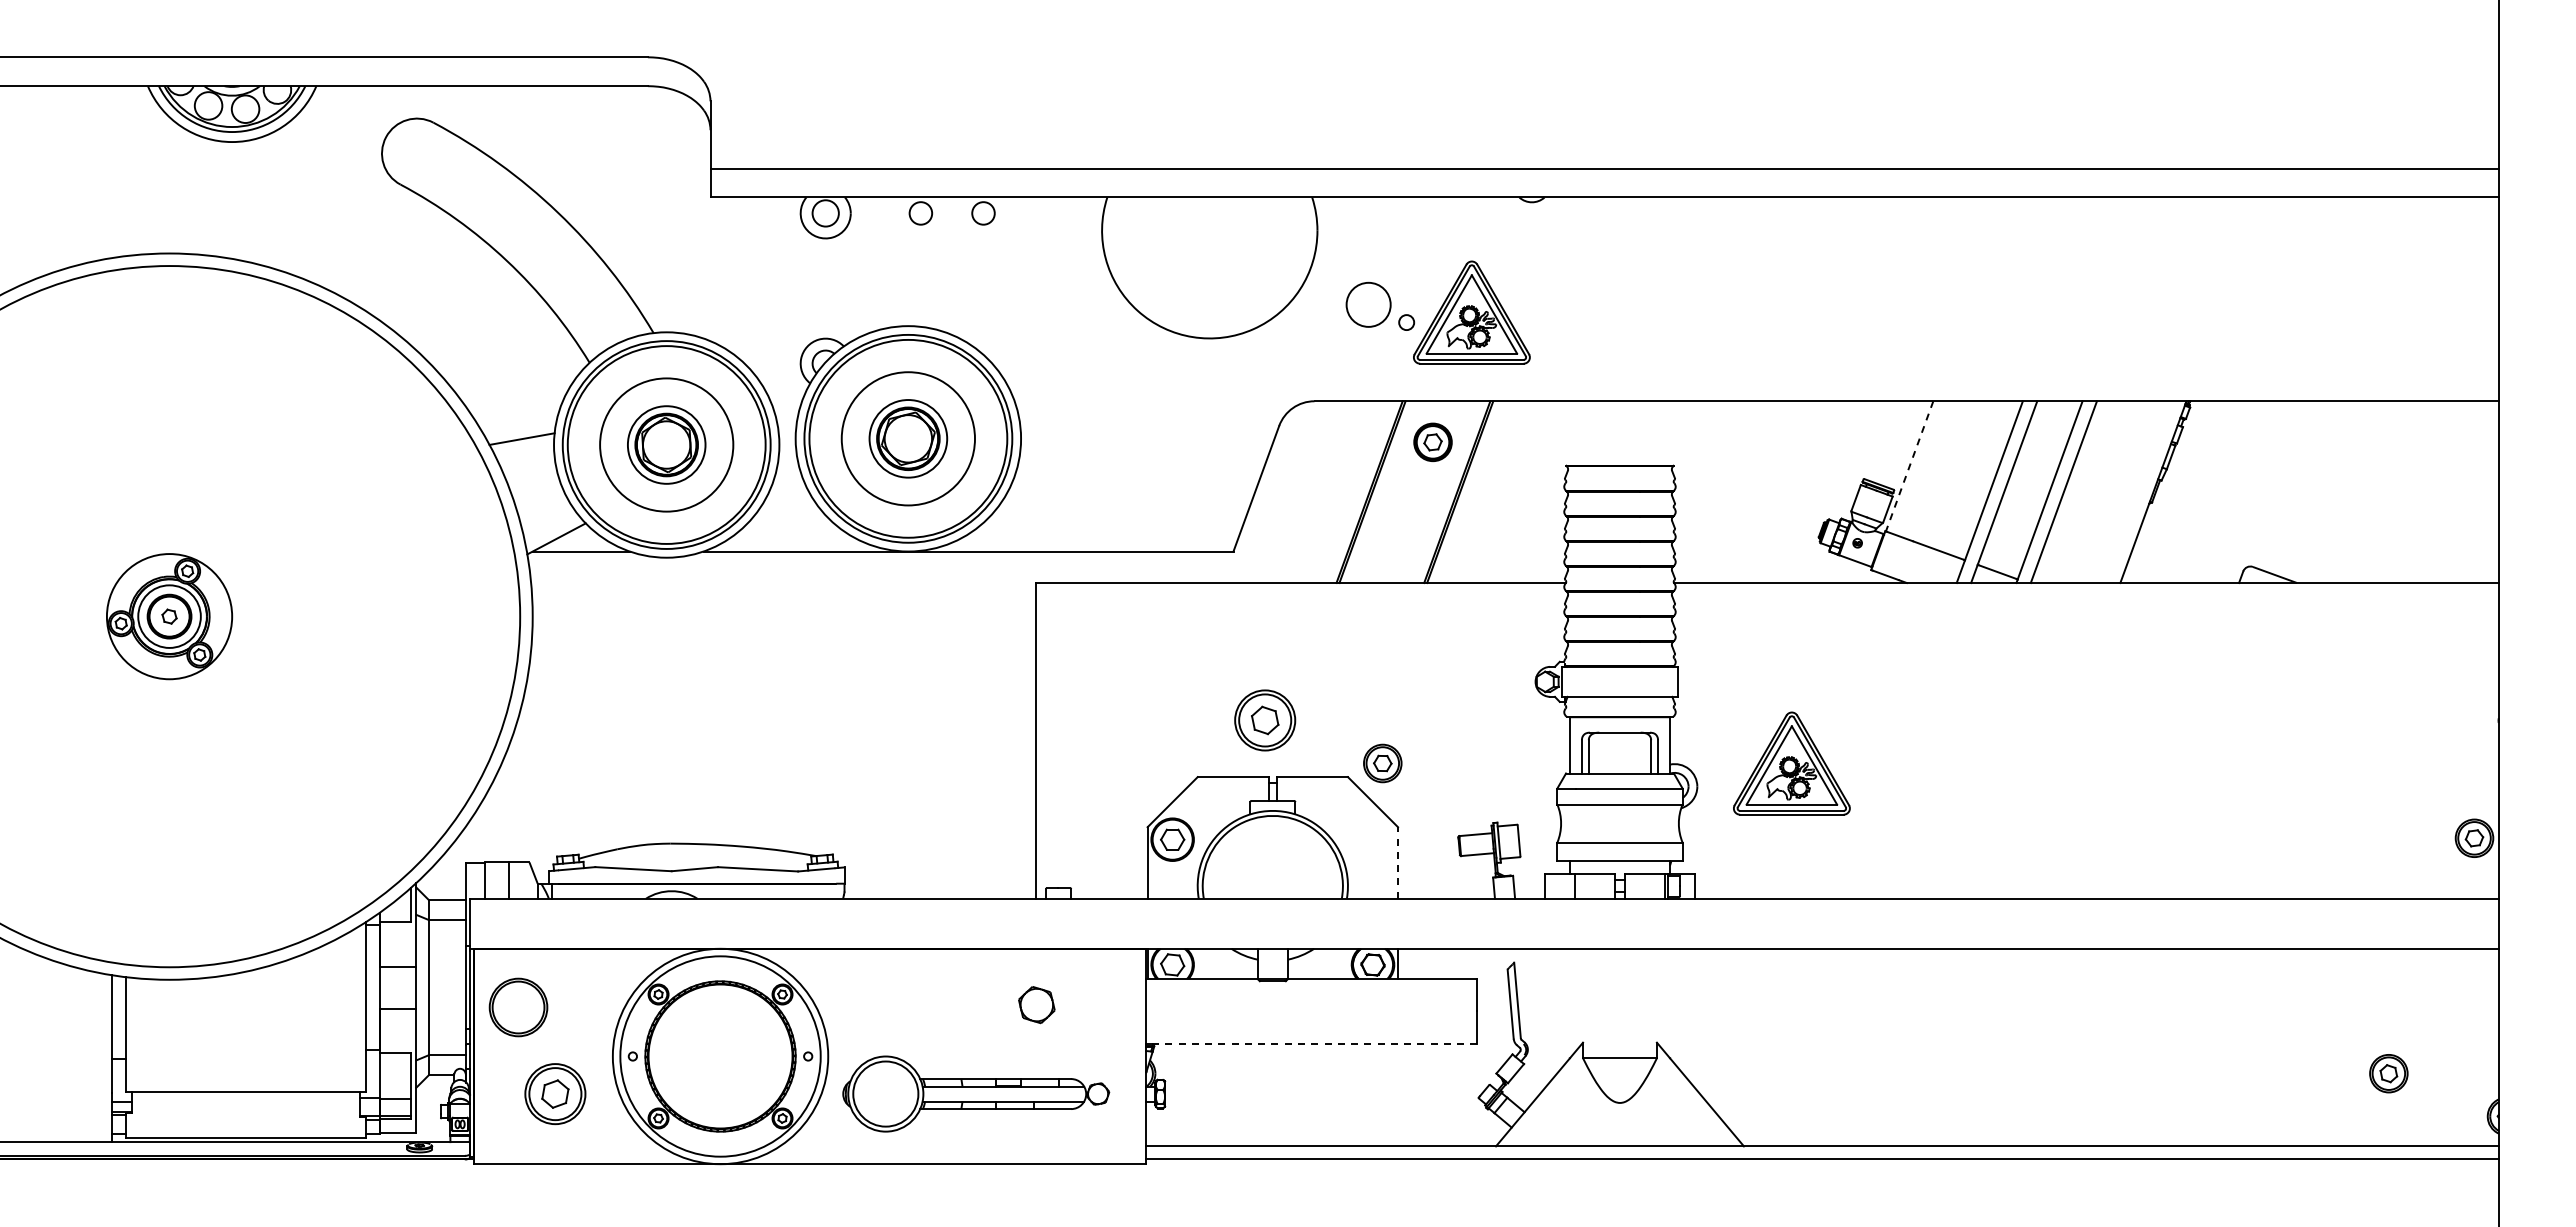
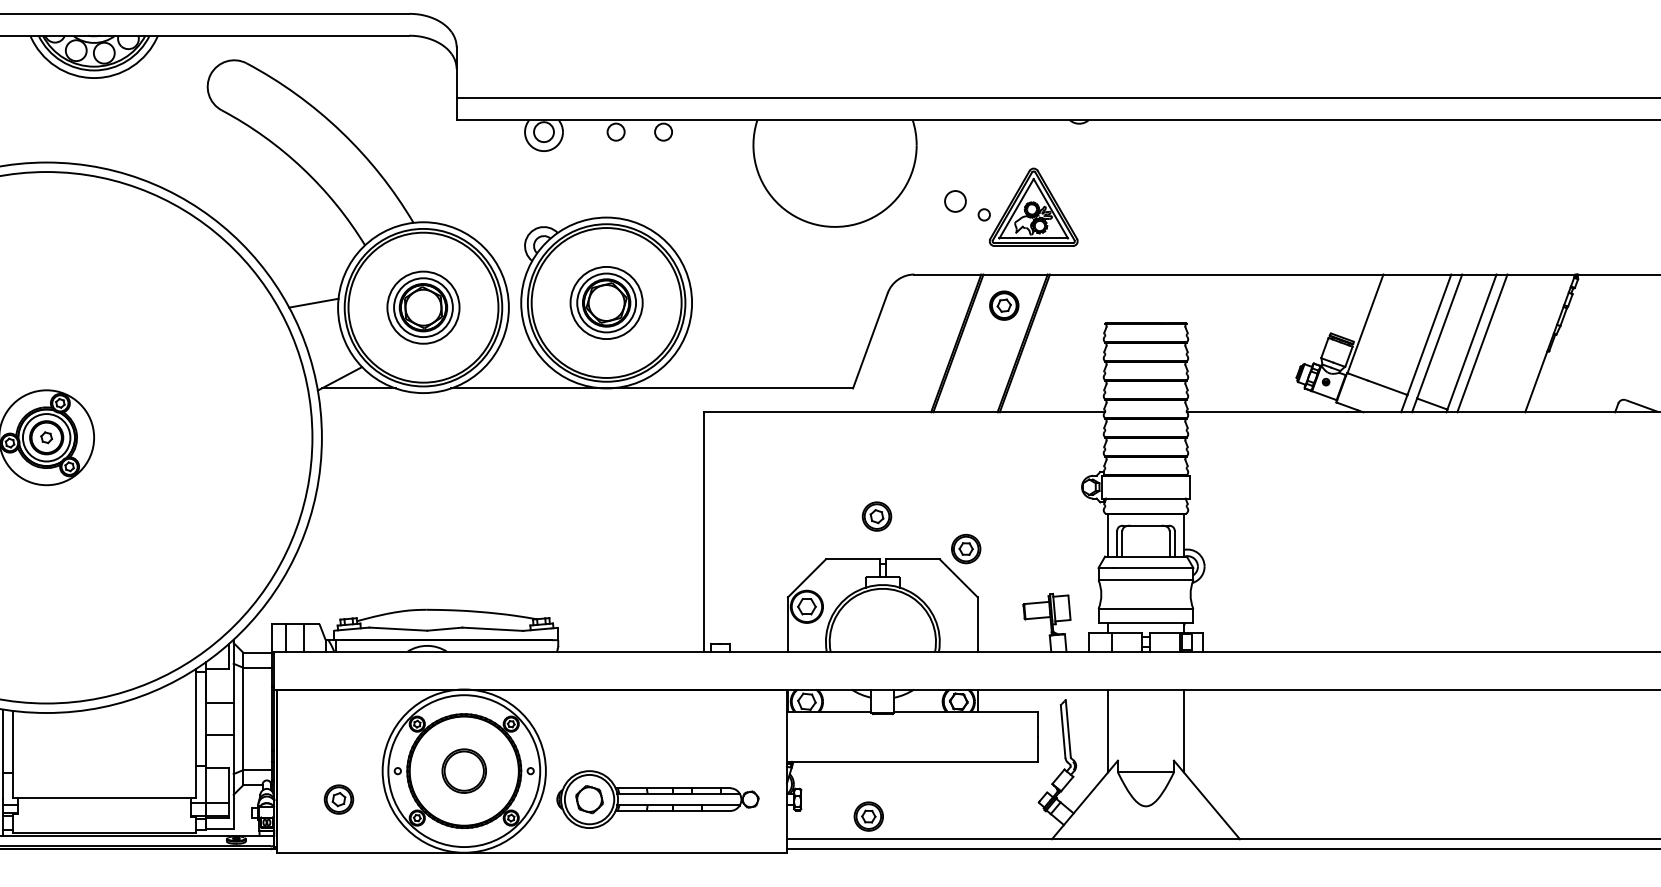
circle: (1368, 304) -> (955, 201), size x0.62
circle: (907, 438) -> (605, 302), size x0.71
circle: (666, 444) -> (423, 307), size x0.71
line: (1909, 466) -> (1365, 323), dashed -> solid
part: (1264, 720) -> (876, 516), size x0.62
part: (1791, 763) -> (1275, 549), removed
line: (1398, 862) -> (978, 624), dashed -> solid
line: (1569, 1003) -> (1107, 730), added
line: (1670, 1003) -> (1184, 730), added
part: (1036, 1005) -> (589, 799), moved
part: (518, 1007) -> (464, 771), moved
line: (1315, 1043) -> (915, 761), dashed -> solid
part: (554, 1093) -> (338, 799), size x0.62
part: (1253, 1116) -> (868, 816), added

